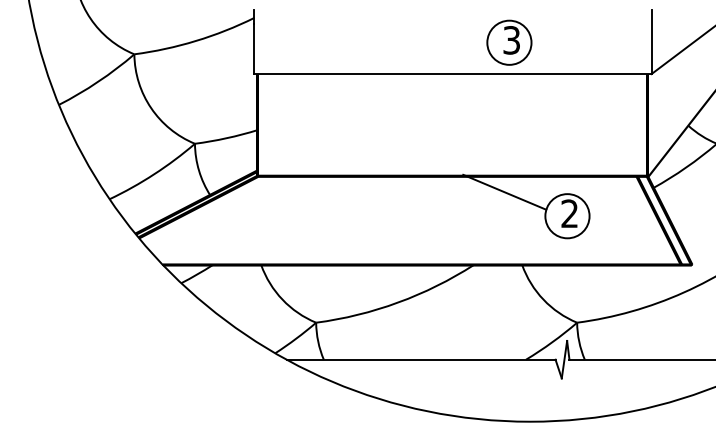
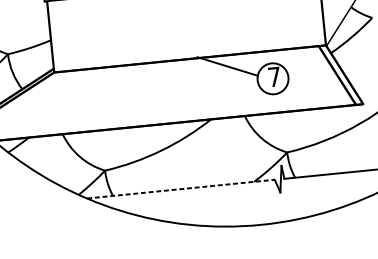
text: (569, 213) -> (274, 76), 2 -> 7
line: (421, 359) -> (181, 188), solid -> dashed

